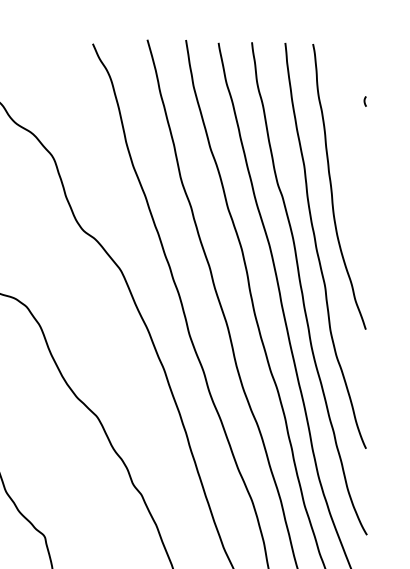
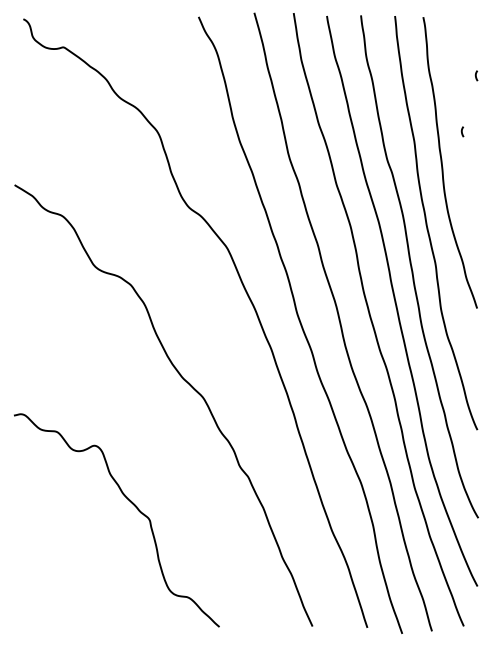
curve: (351, 156) -> (462, 131), added

